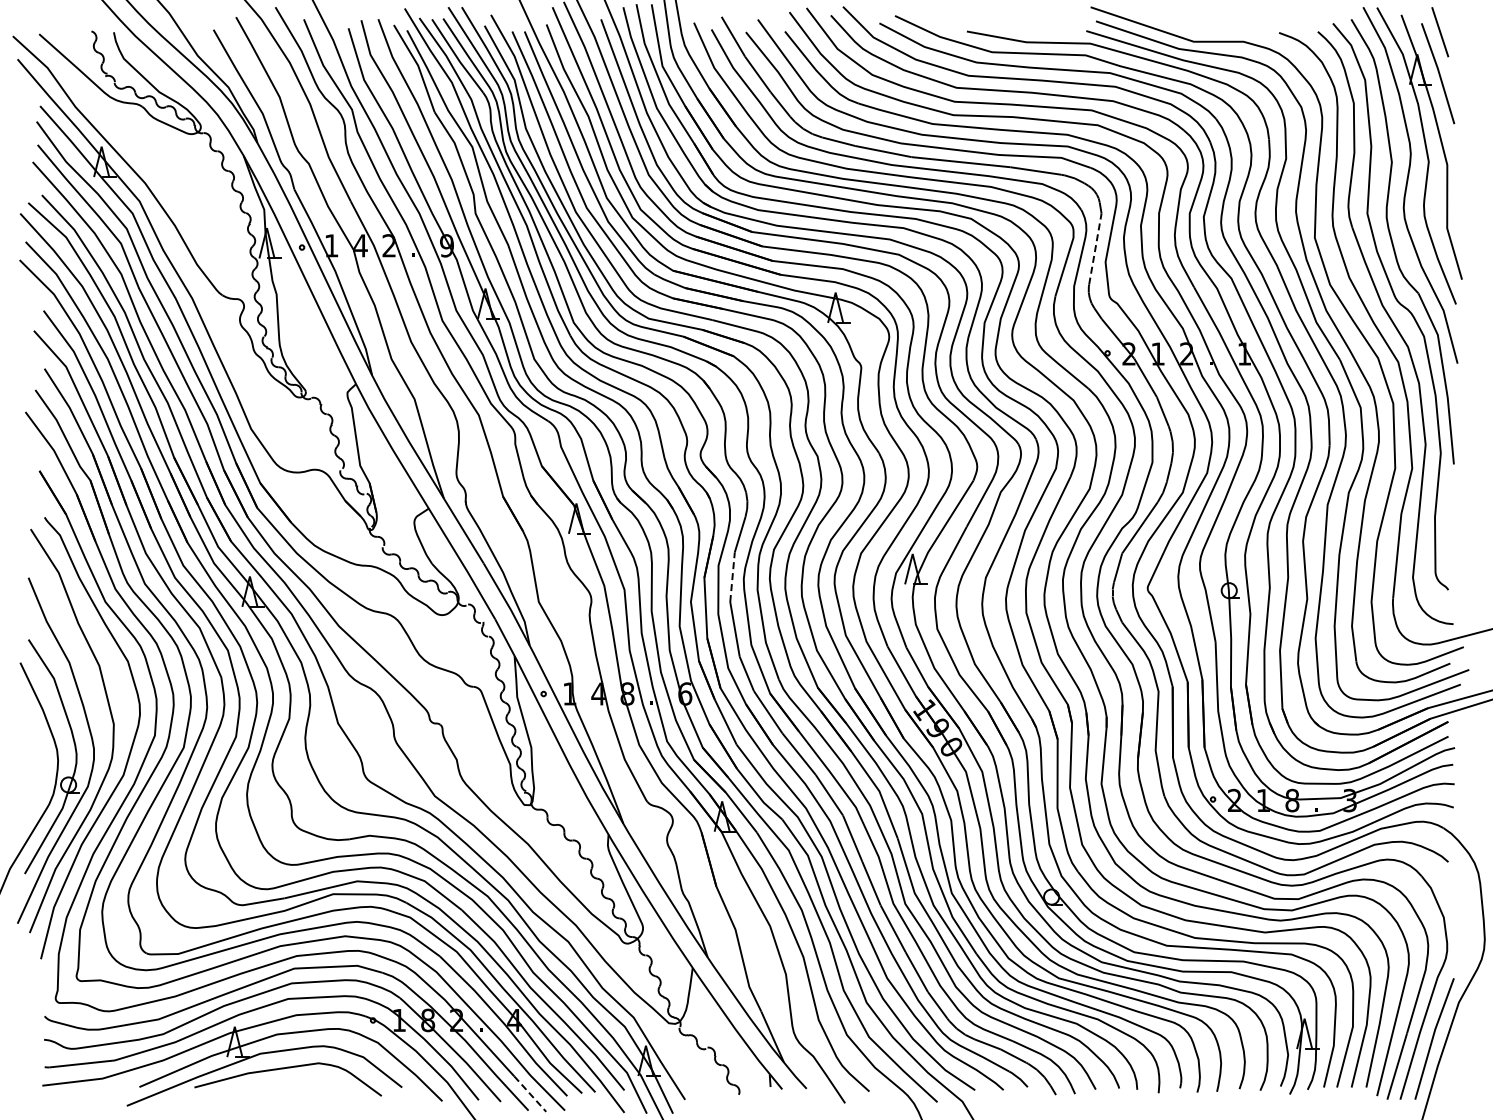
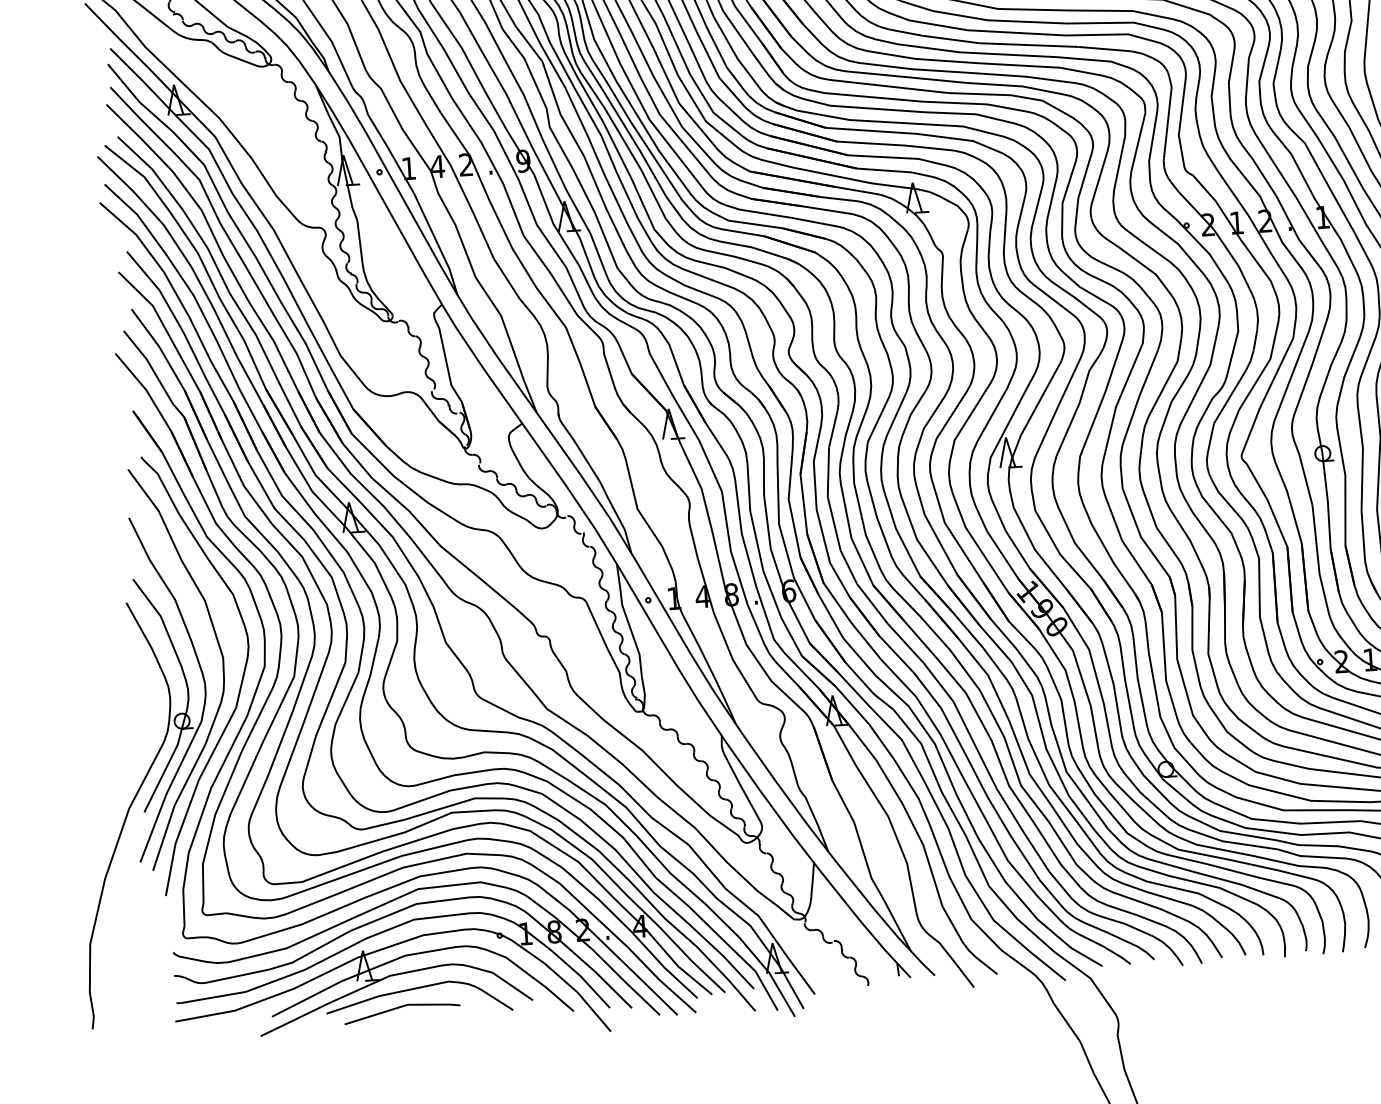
line: (1095, 248) -> (1167, 122), dashed -> solid
line: (732, 577) -> (828, 472), dashed -> solid
line: (270, 1086) -> (402, 1007), added
line: (530, 1094) -> (660, 999), dashed -> solid

